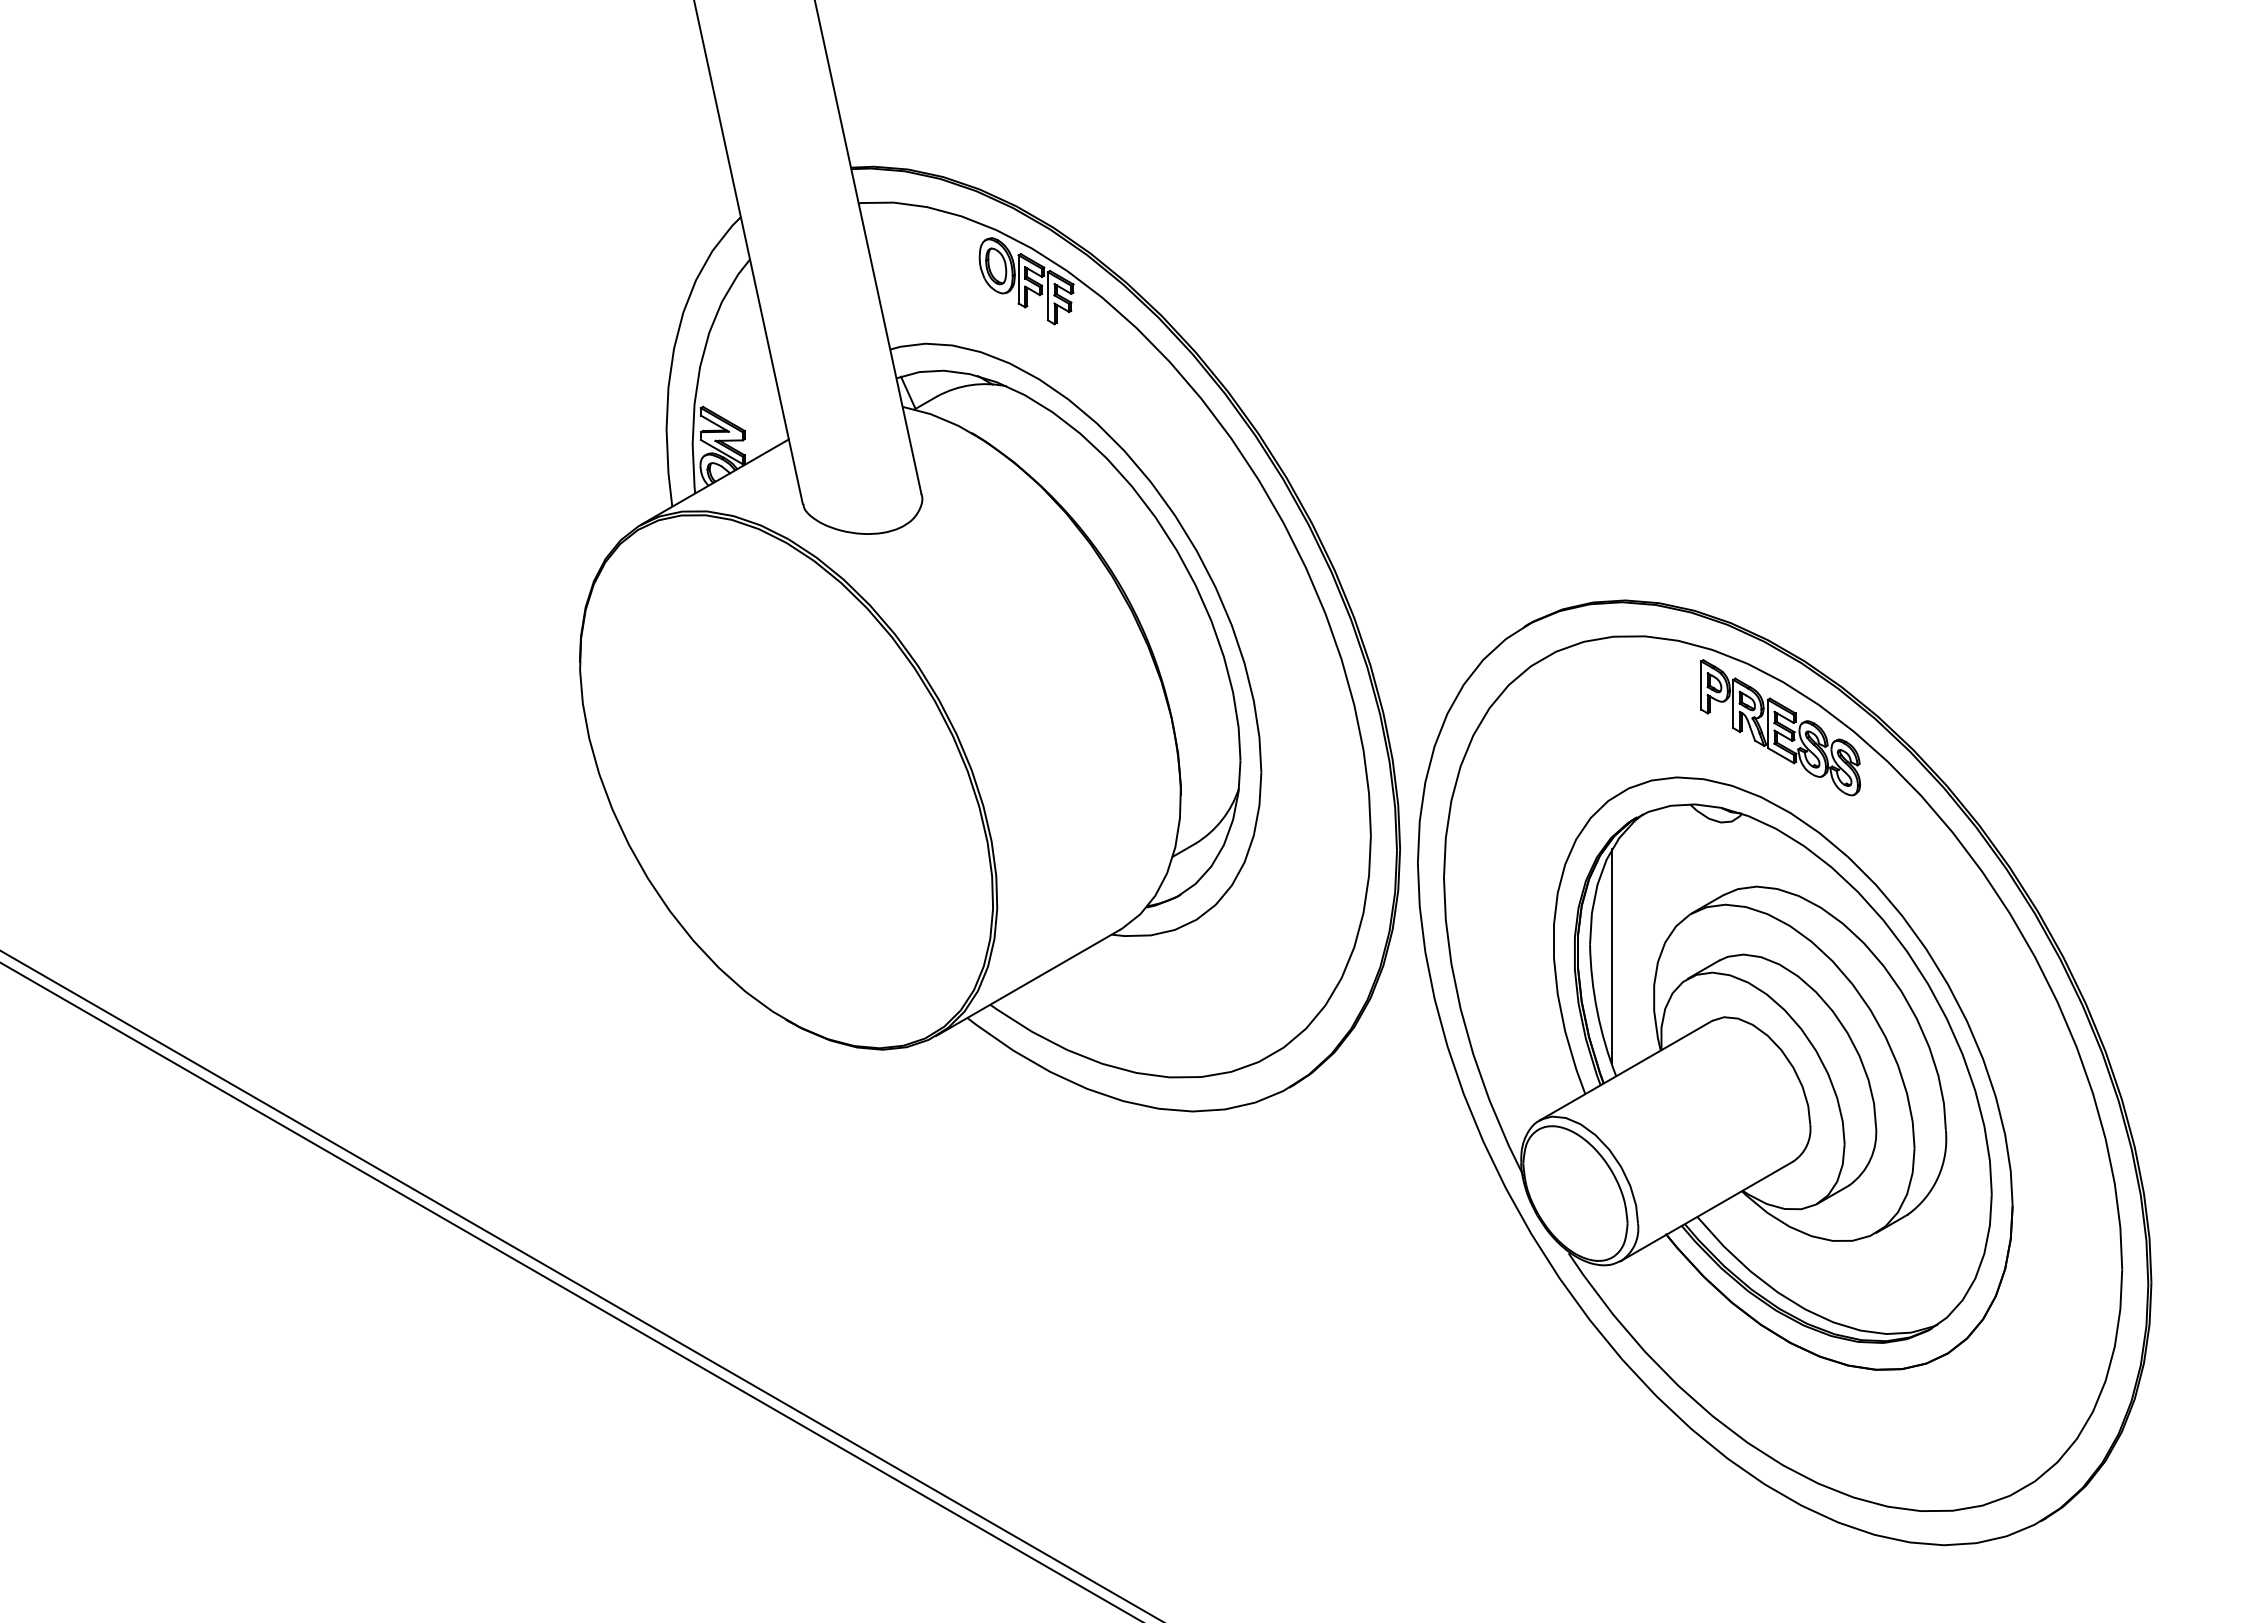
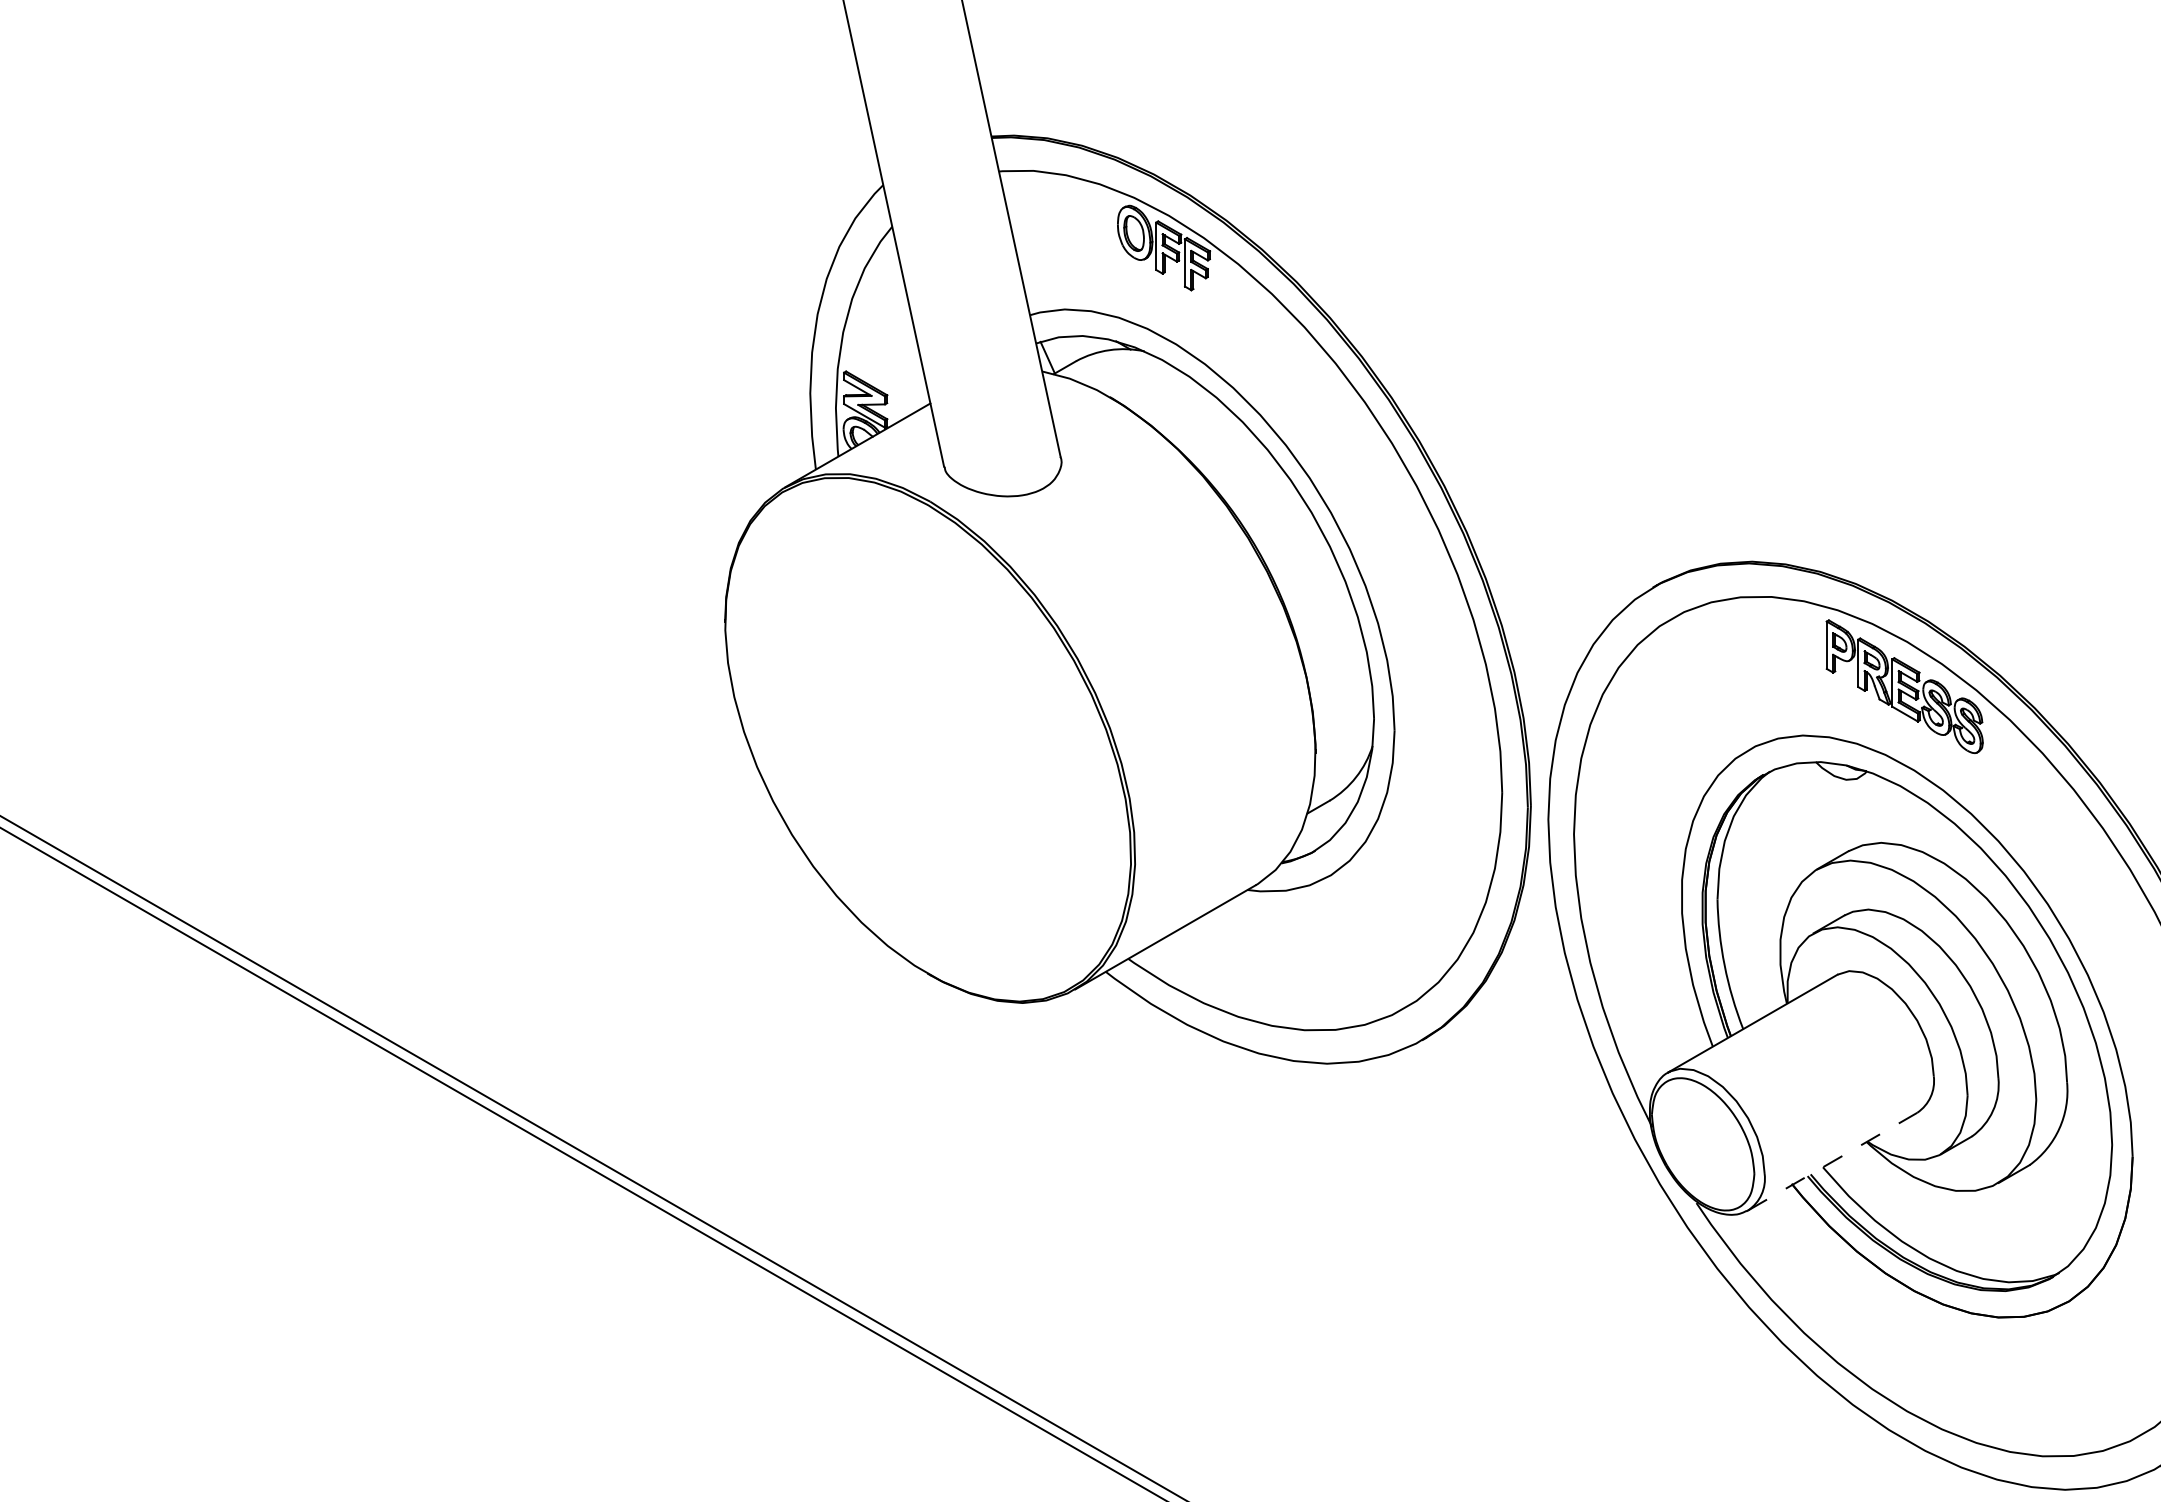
line: (1611, 956) -> (1738, 911), removed
line: (1707, 1210) -> (1832, 1160), solid -> dashed

